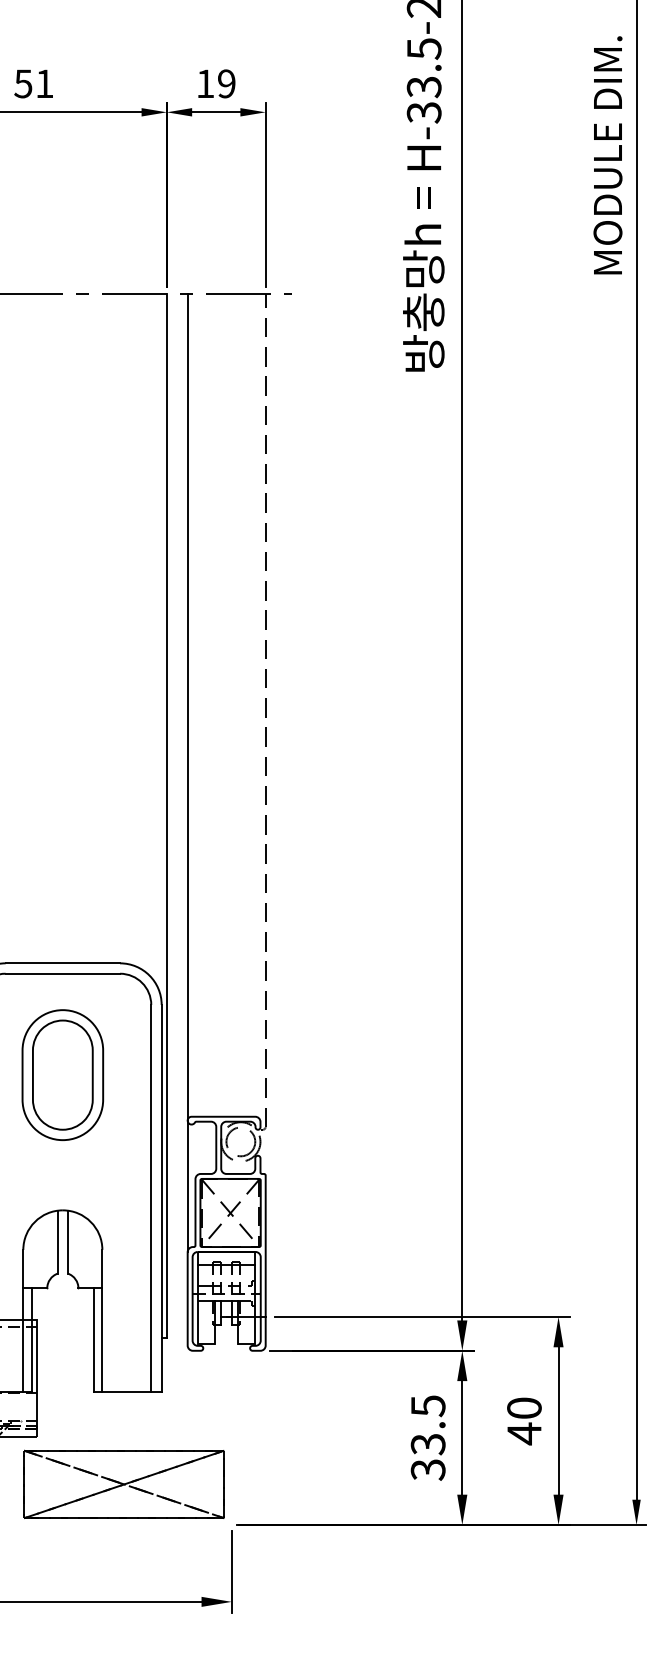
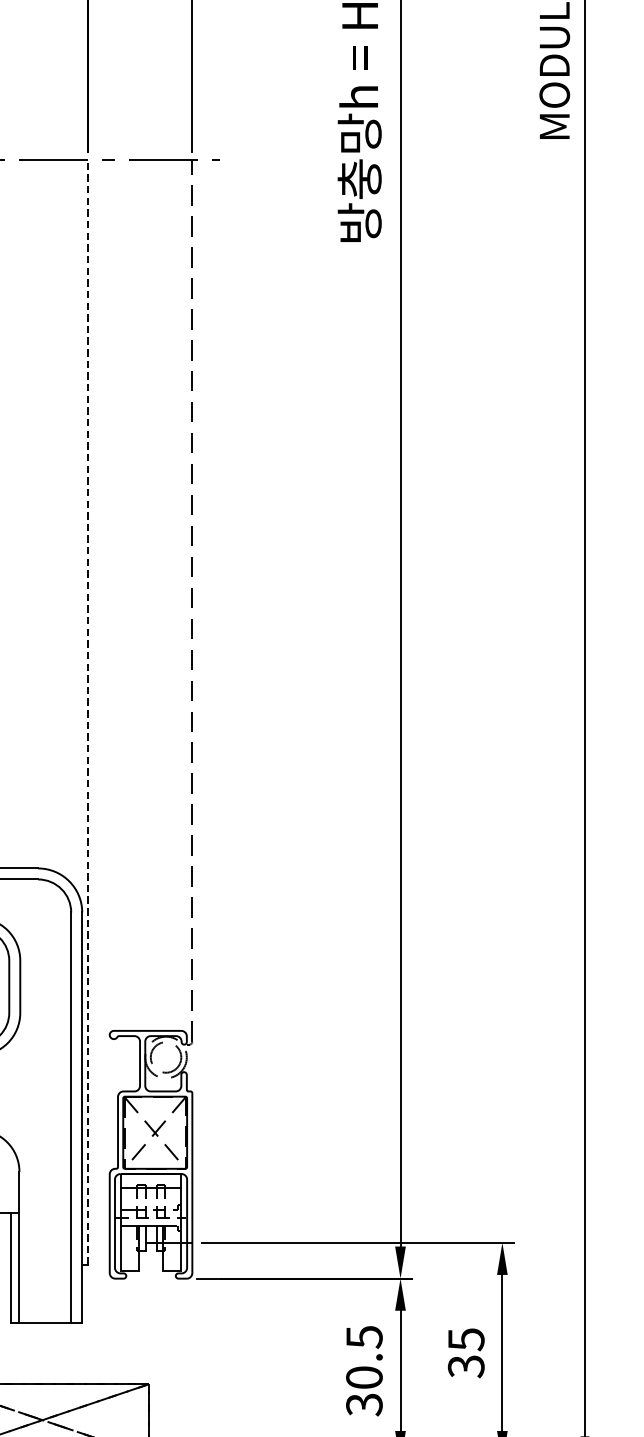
line: (187, 773) -> (109, 667), removed
line: (166, 816) -> (87, 712), solid -> dashed
text: (524, 1421) -> (466, 1353), 40 -> 35
text: (427, 1444) -> (363, 1377), 33.5 -> 30.5

